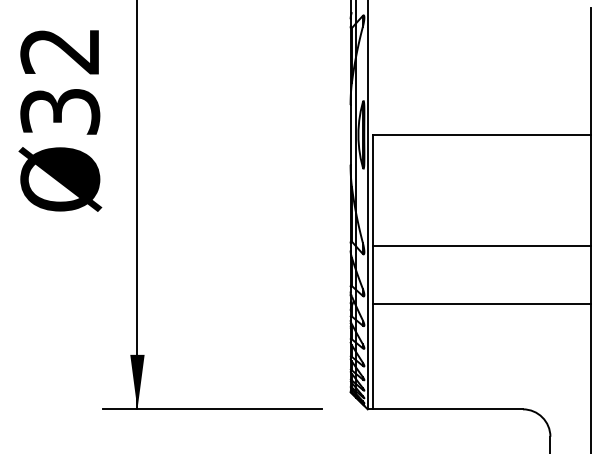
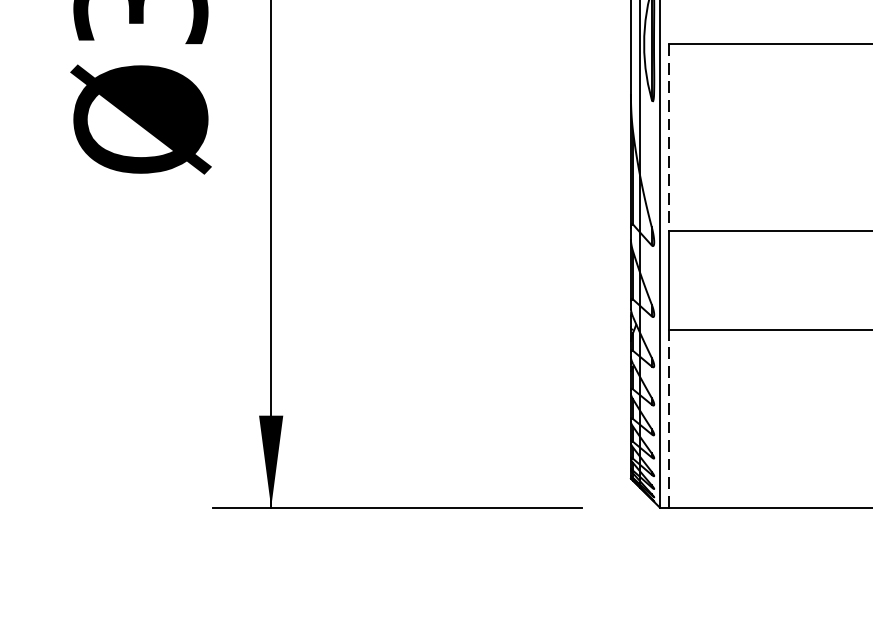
line: (372, 190) -> (667, 138), solid -> dashed
line: (372, 356) -> (667, 418), solid -> dashed

